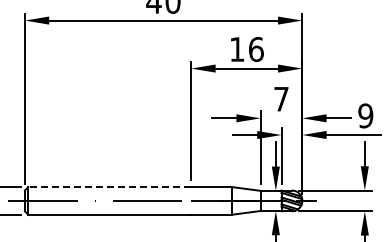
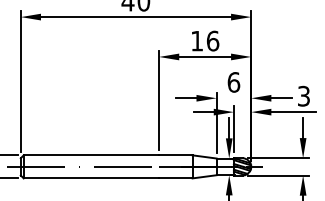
text: (281, 98) -> (233, 81), 7 -> 6
text: (365, 115) -> (303, 95), 9 -> 3
line: (109, 187) -> (91, 155), dashed -> solid

